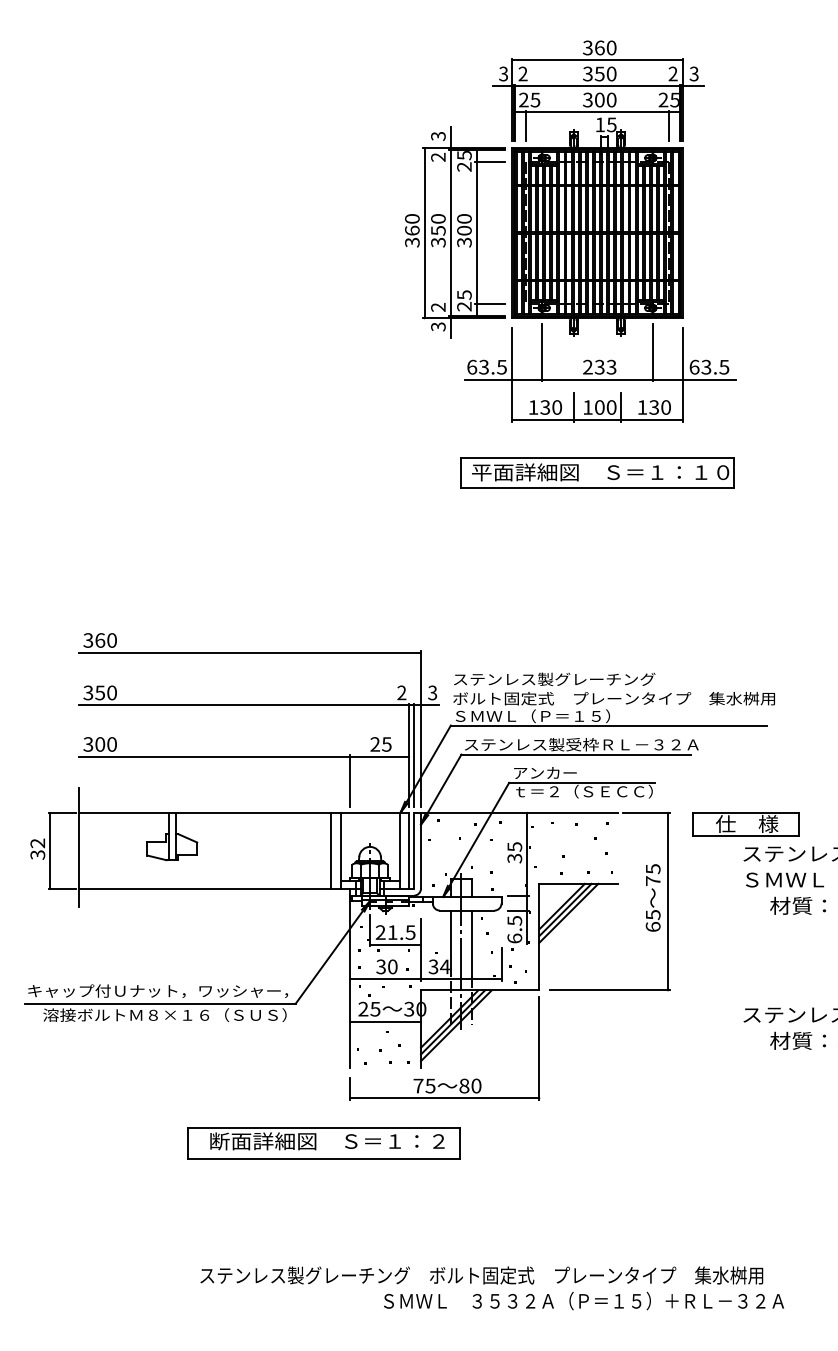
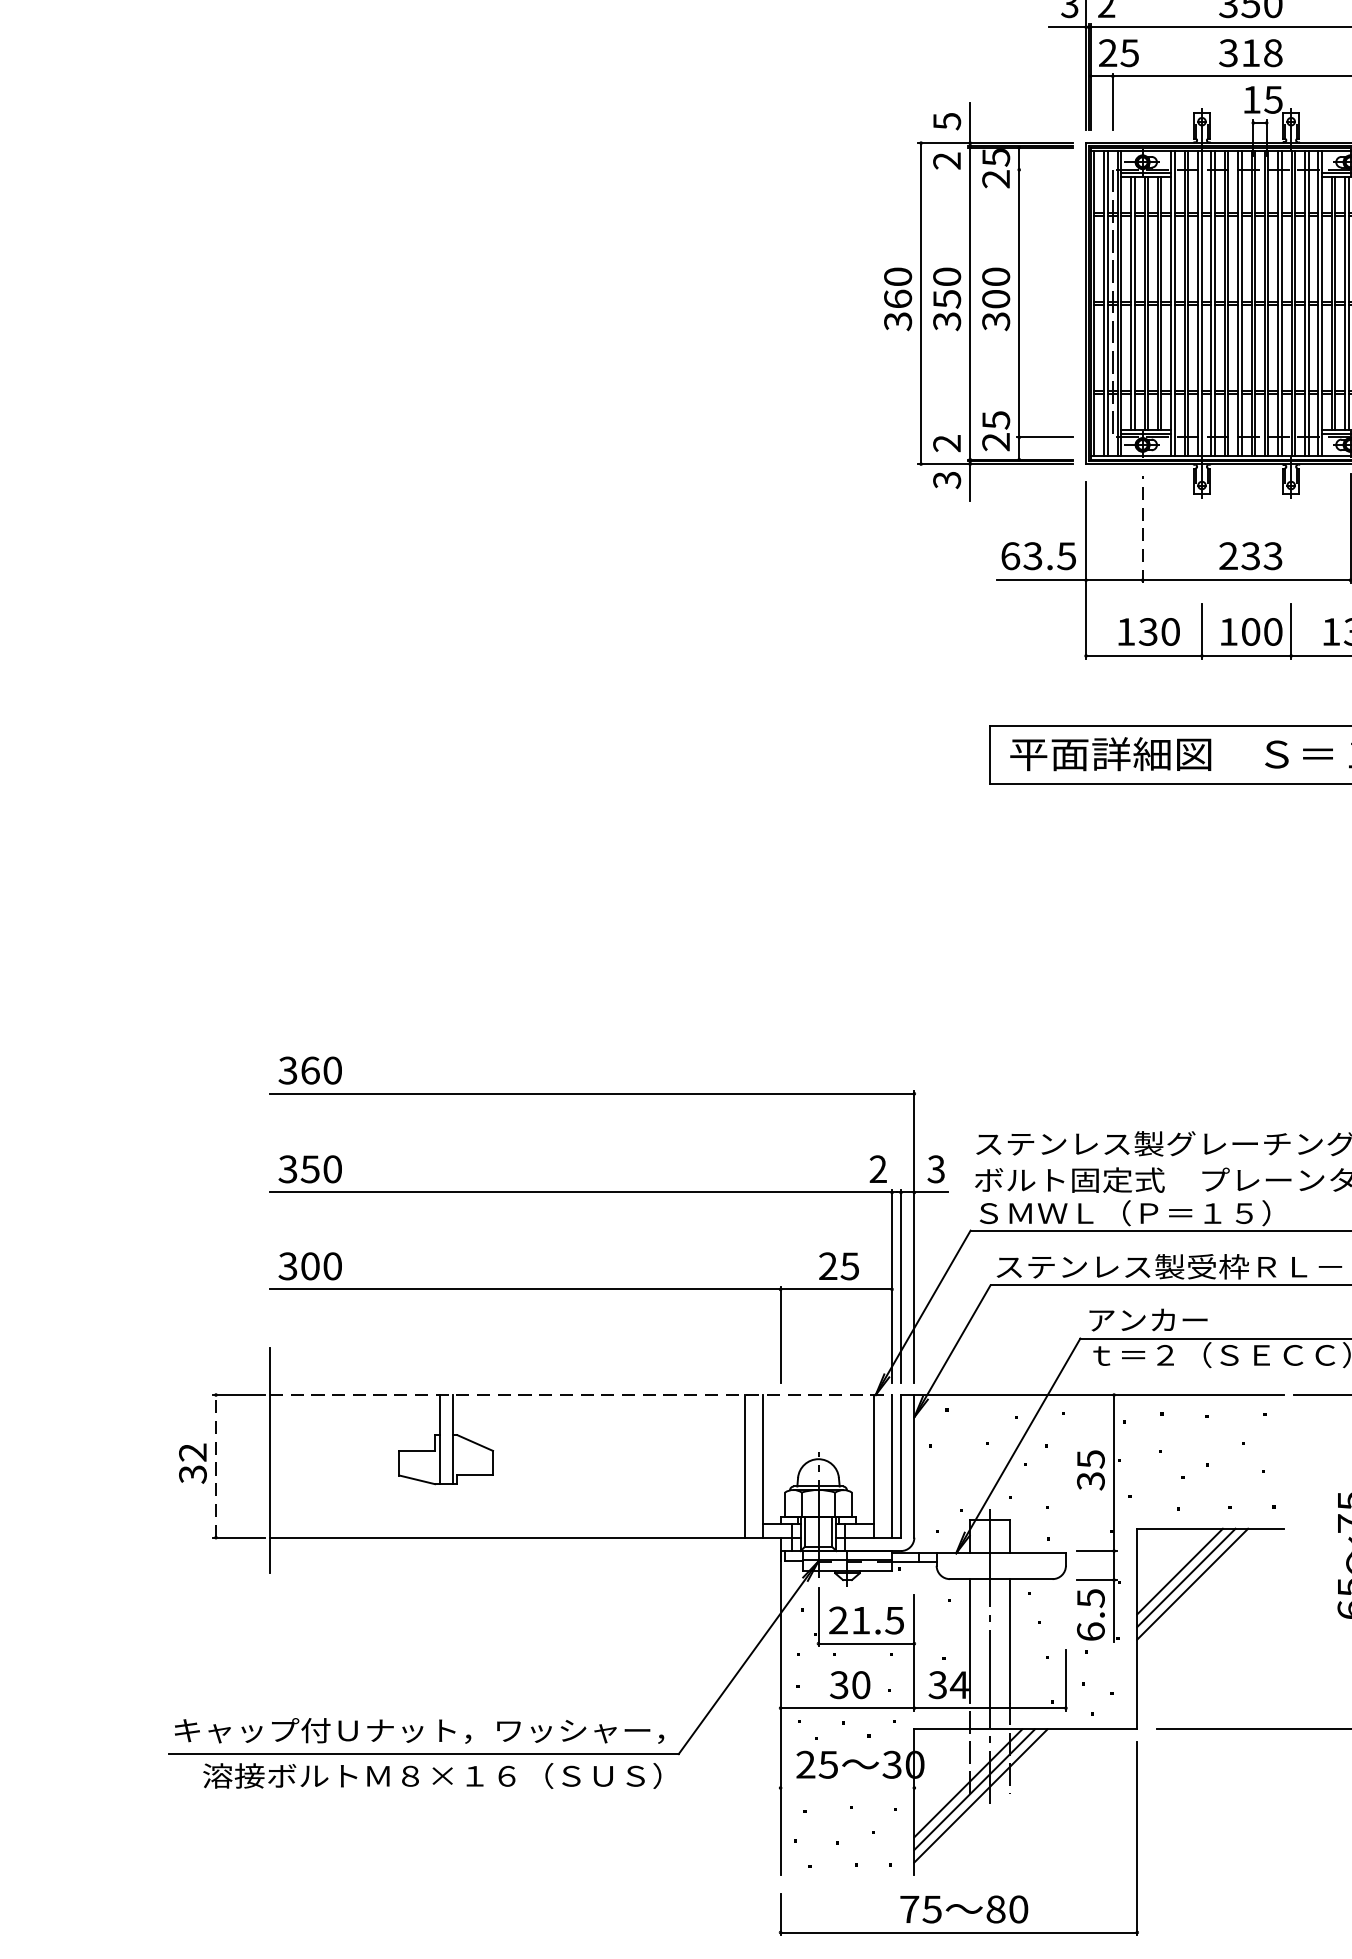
text: (605, 99) -> (1261, 52), 300 -> 318
text: (438, 136) -> (947, 121), 3 -> 5
line: (490, 162) -> (1045, 170), removed
line: (542, 352) -> (1143, 528), solid -> dashed
line: (244, 812) -> (582, 1394), solid -> dashed
line: (50, 850) -> (216, 1465), solid -> dashed
line: (385, 1021) -> (847, 1787), removed

